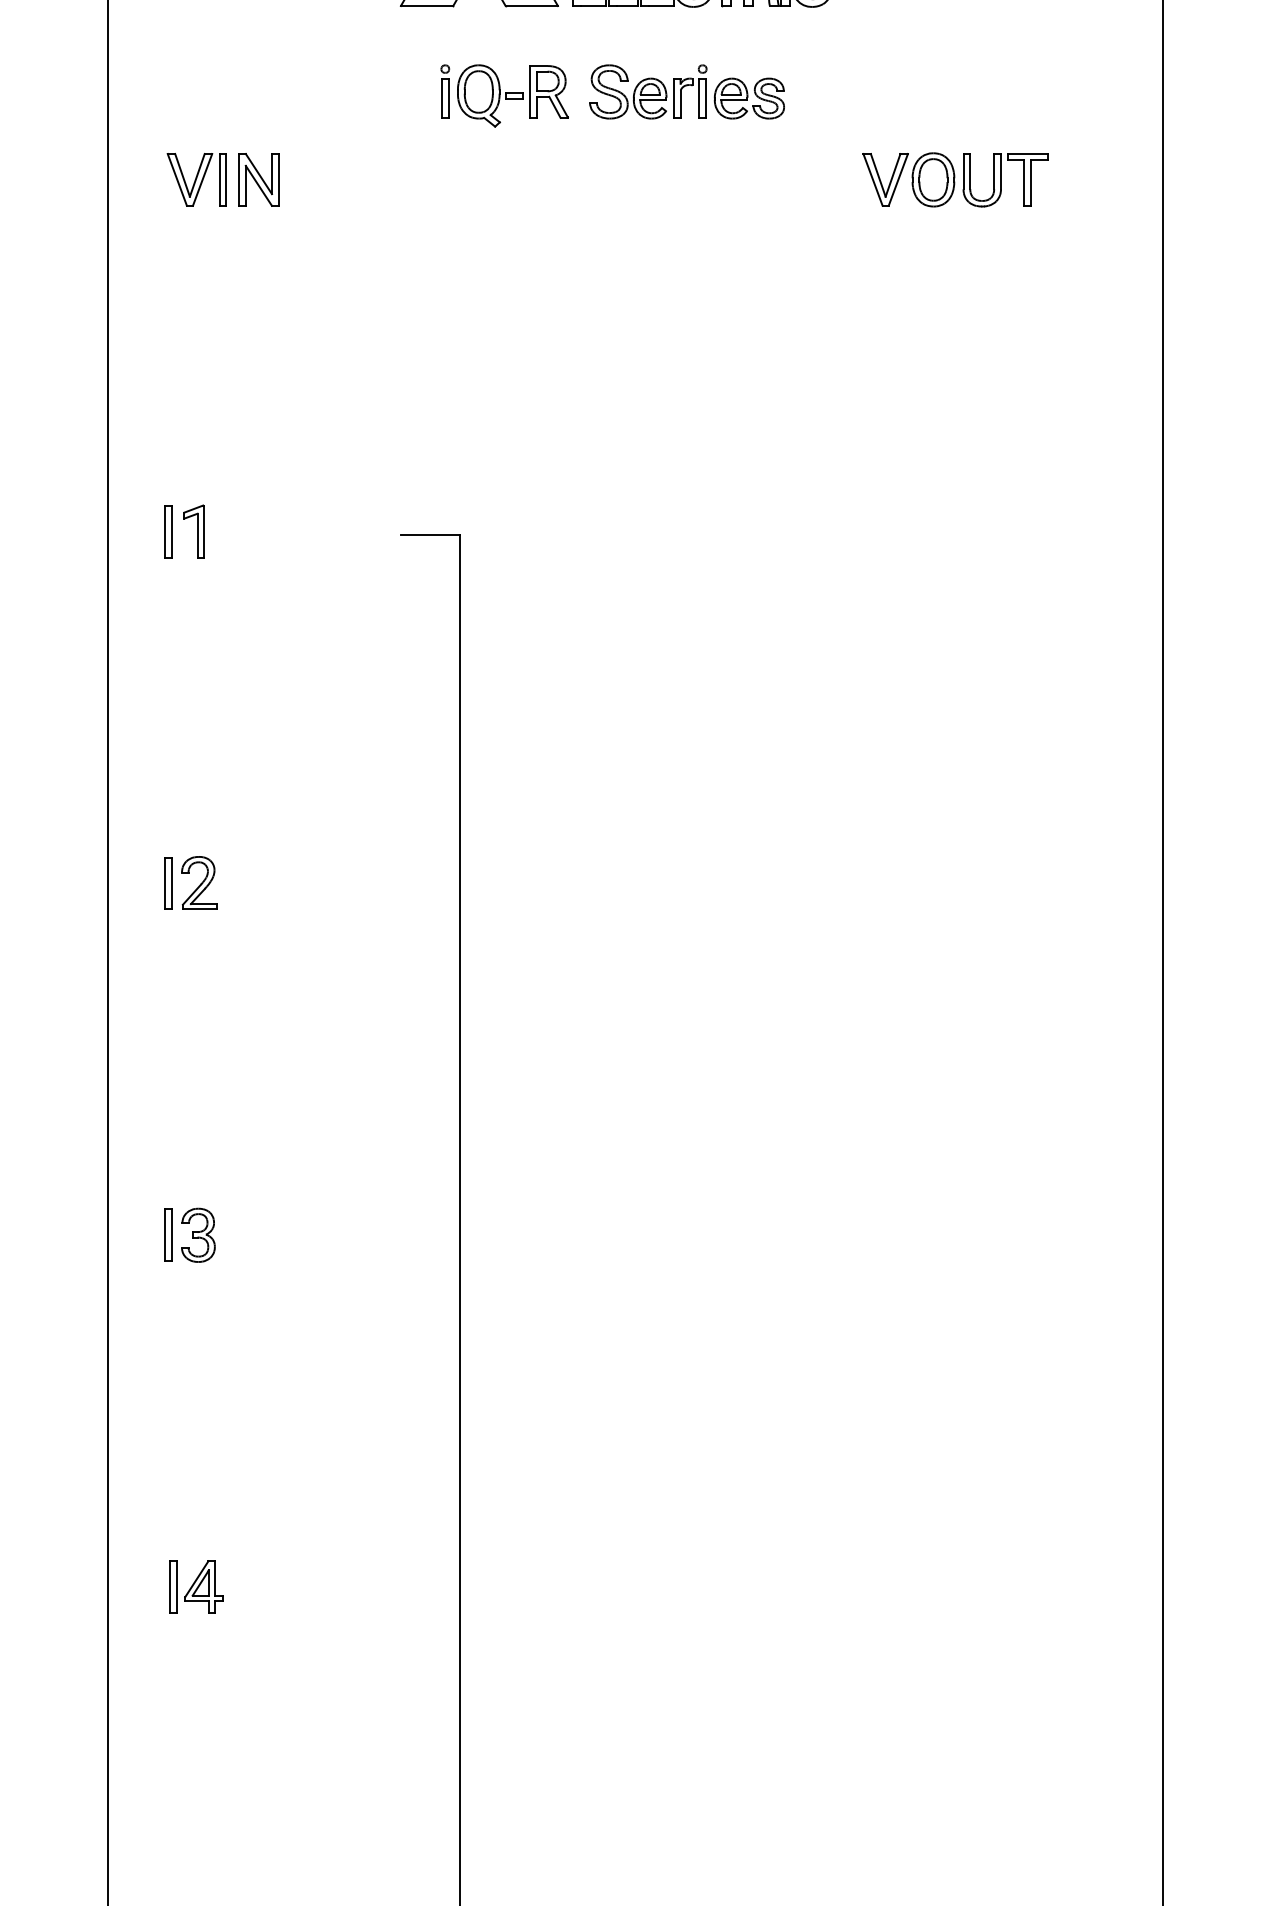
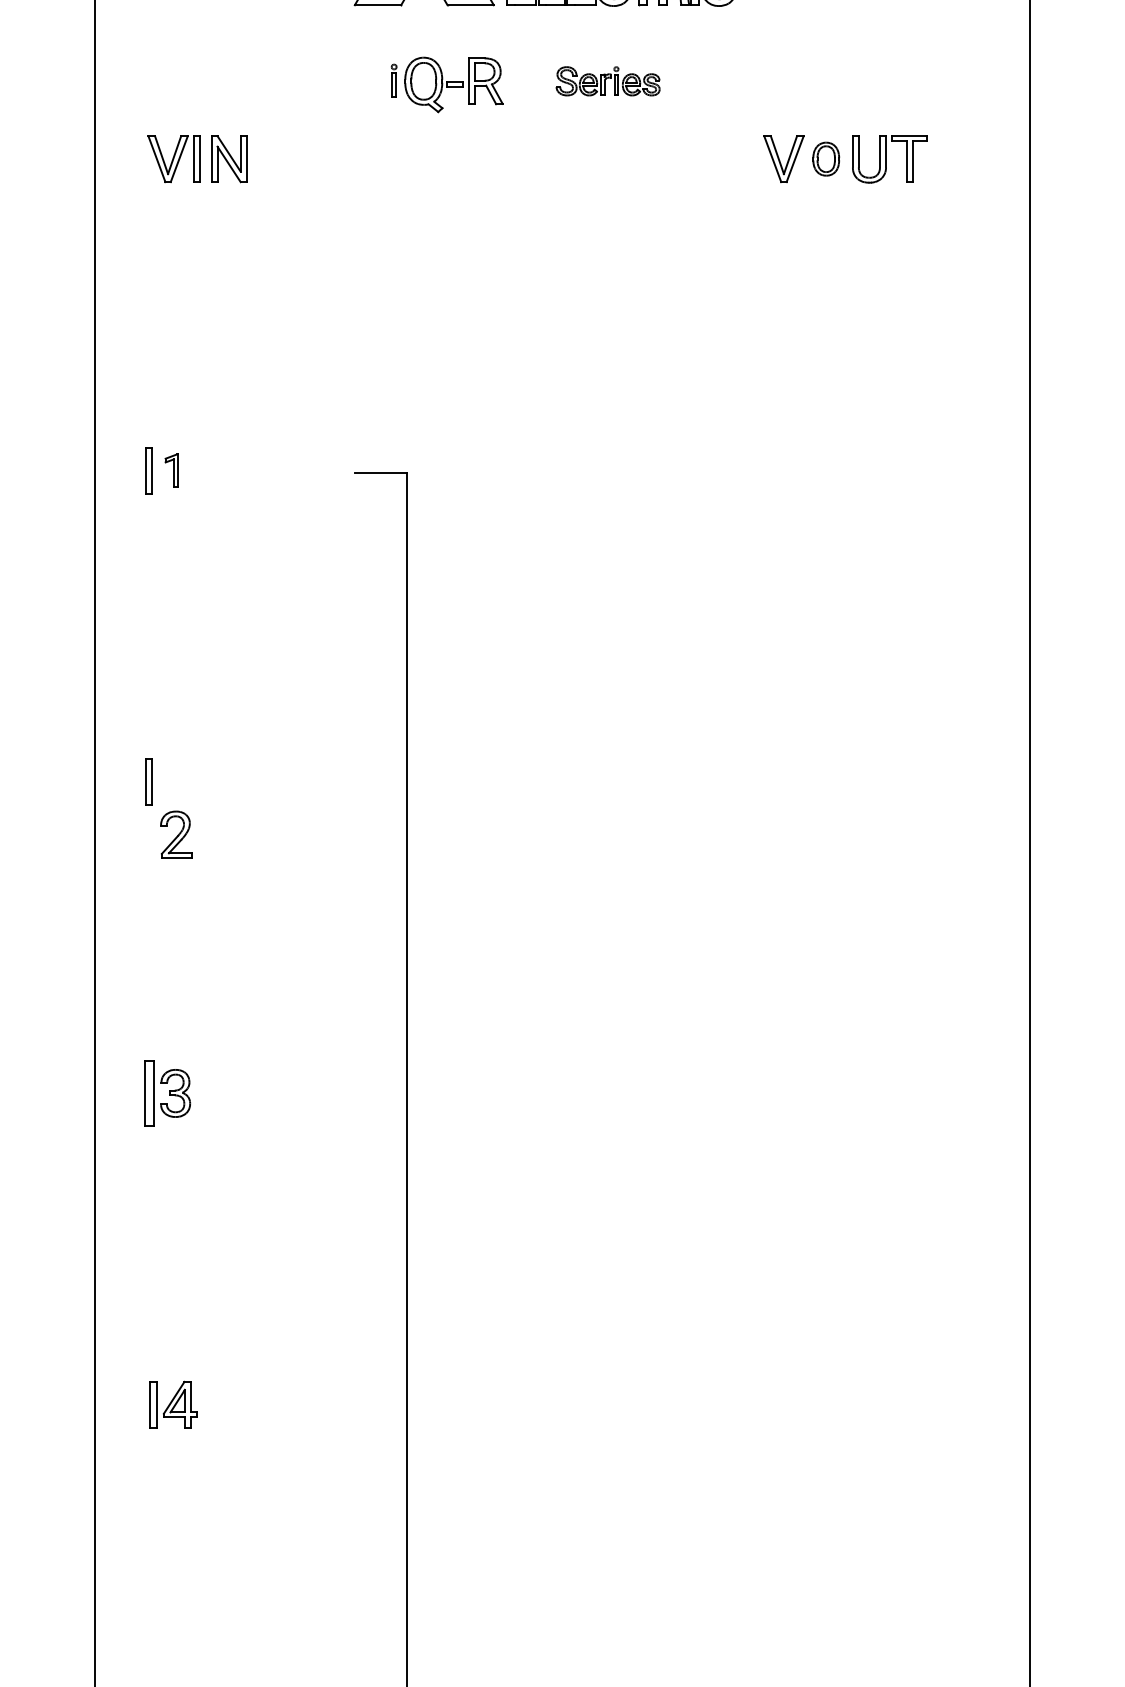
part: (445, 91) -> (394, 80), size x0.7
part: (686, 91) -> (607, 80), size x0.6
part: (933, 179) -> (826, 158), size x0.7
part: (193, 531) -> (171, 470), size x0.7
part: (199, 882) -> (176, 834), moved
part: (168, 1234) -> (149, 1092), size x1.4

